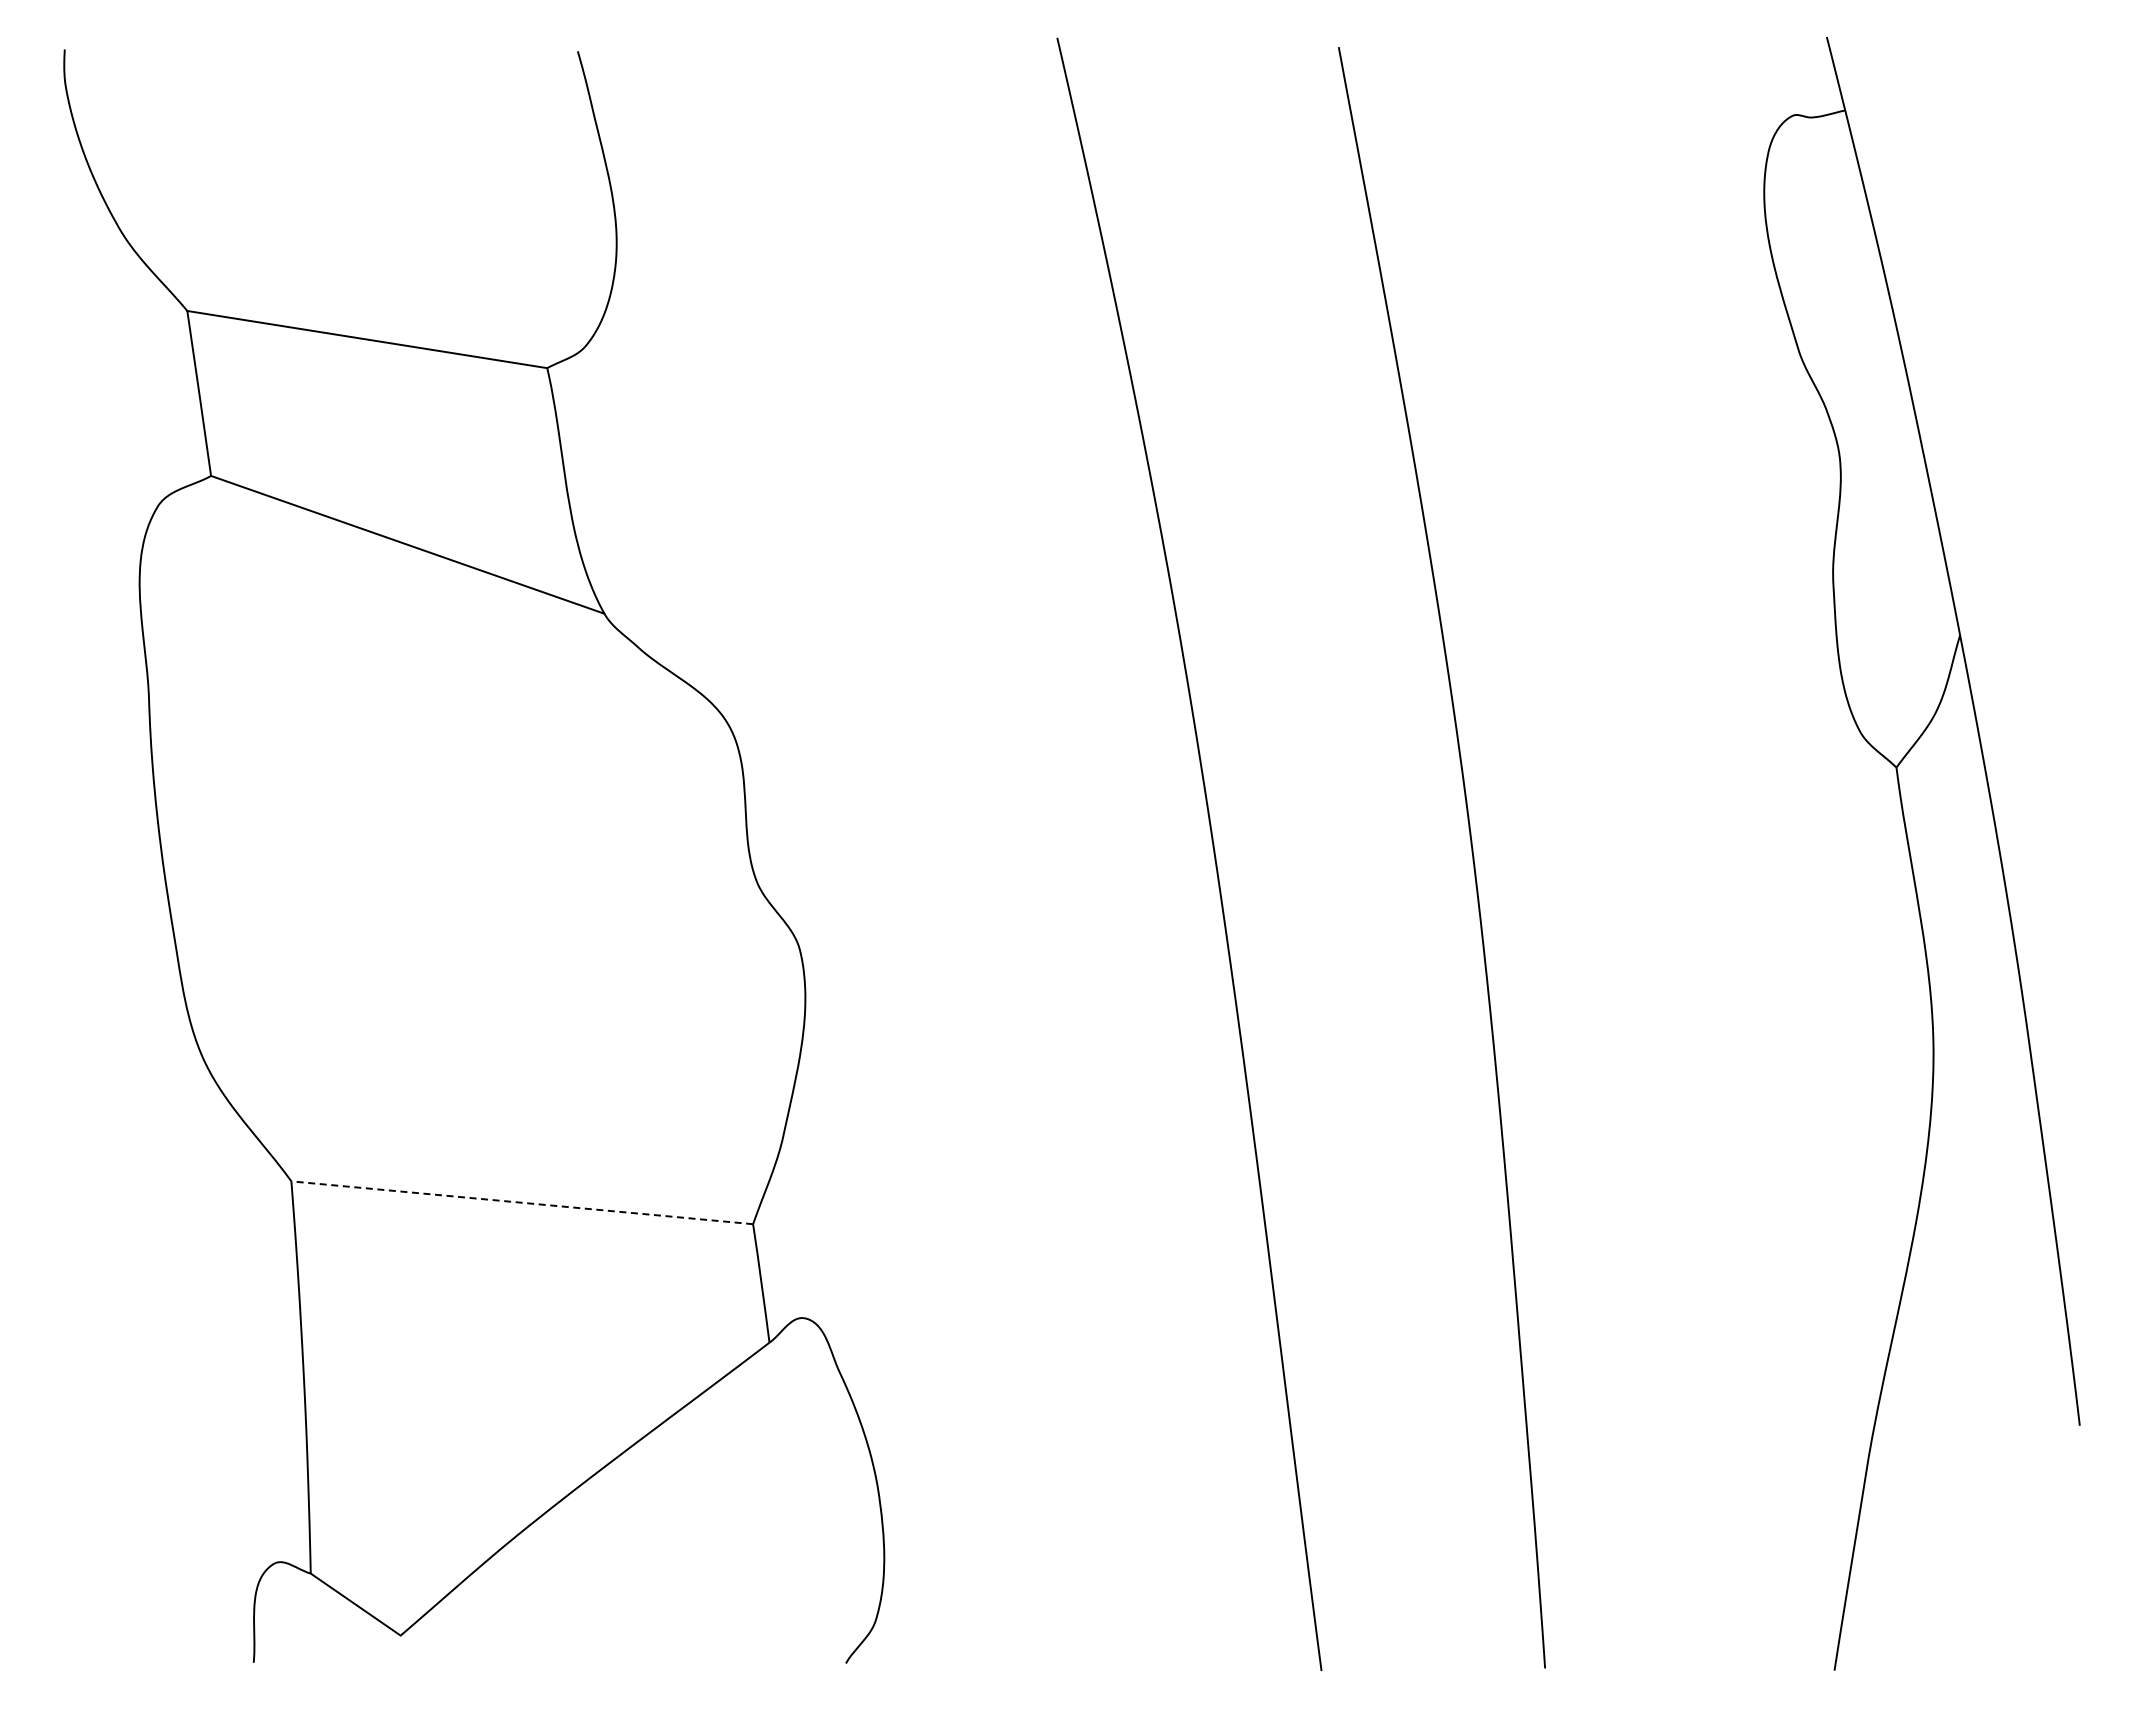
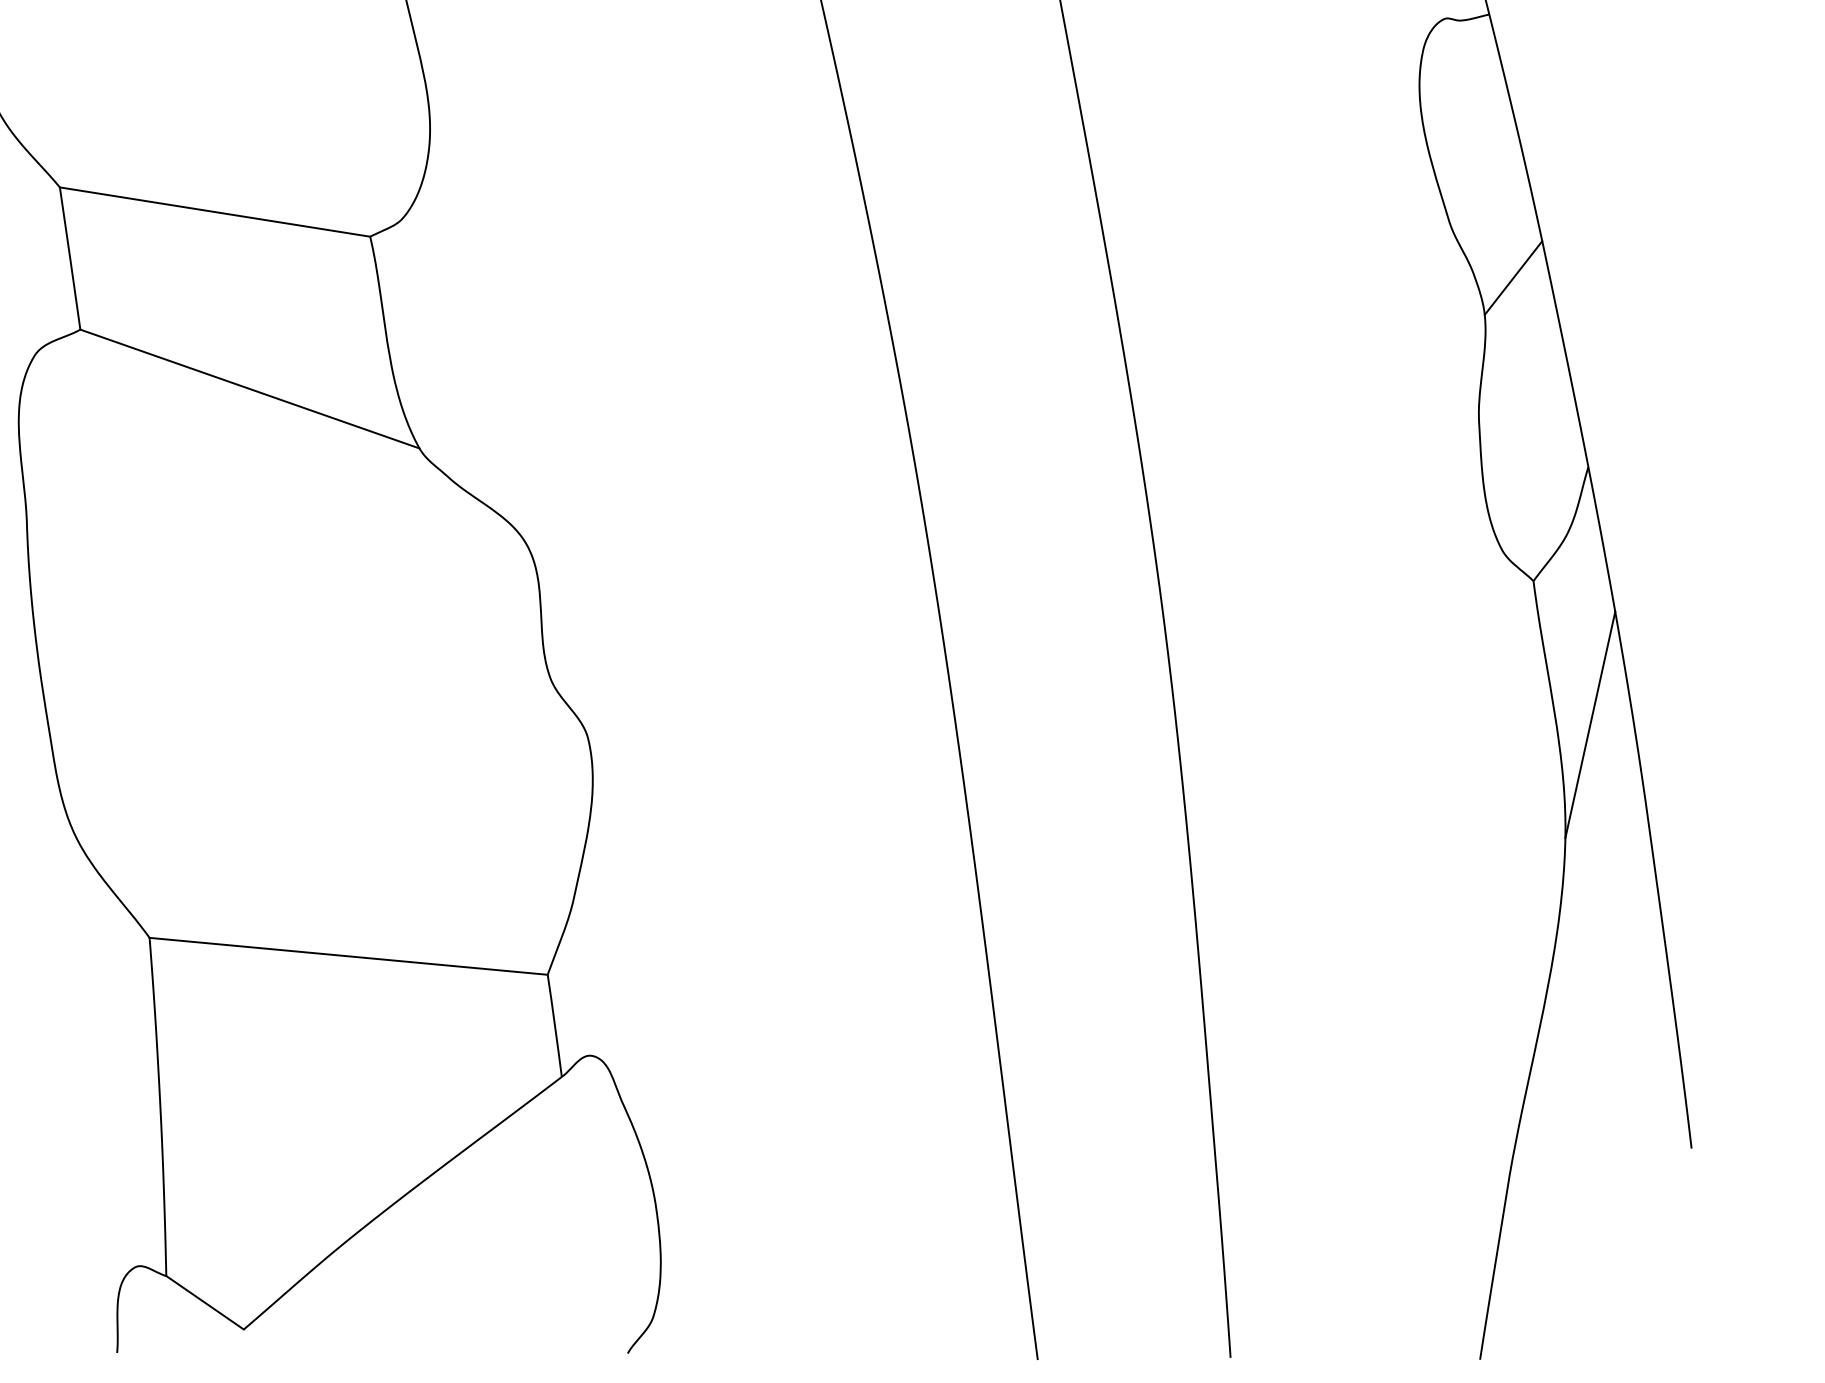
line: (1872, 415) -> (1512, 277), added
line: (1962, 934) -> (1590, 725), added
line: (522, 1202) -> (348, 956), dashed -> solid

